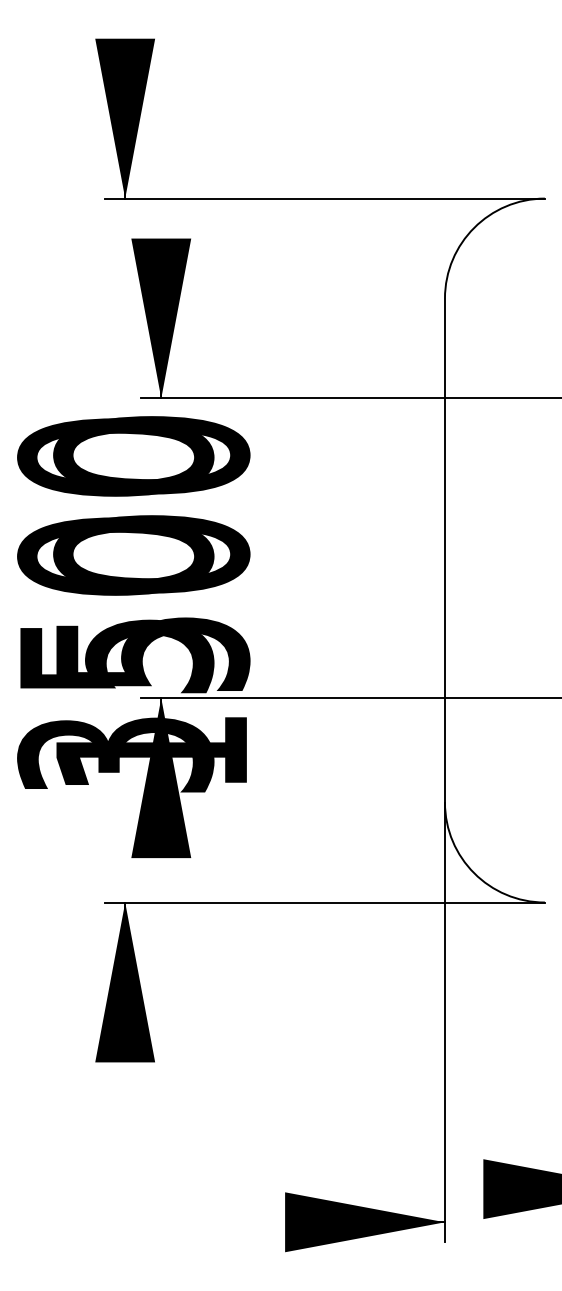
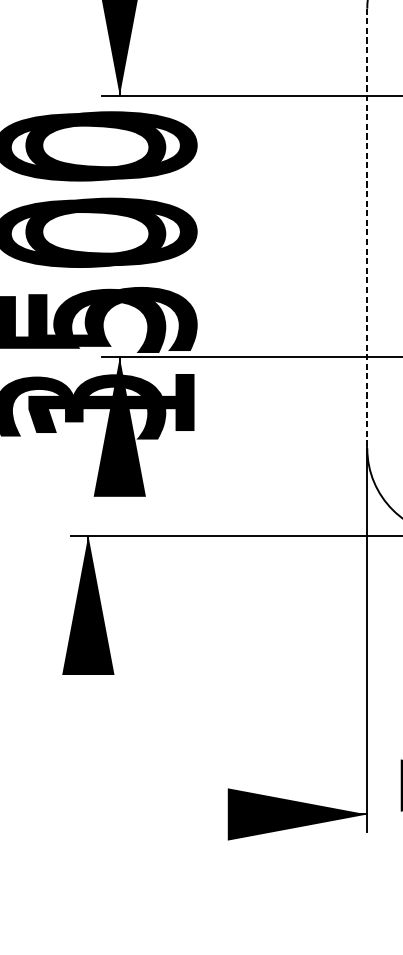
line: (444, 551) -> (366, 229), solid -> dashed

